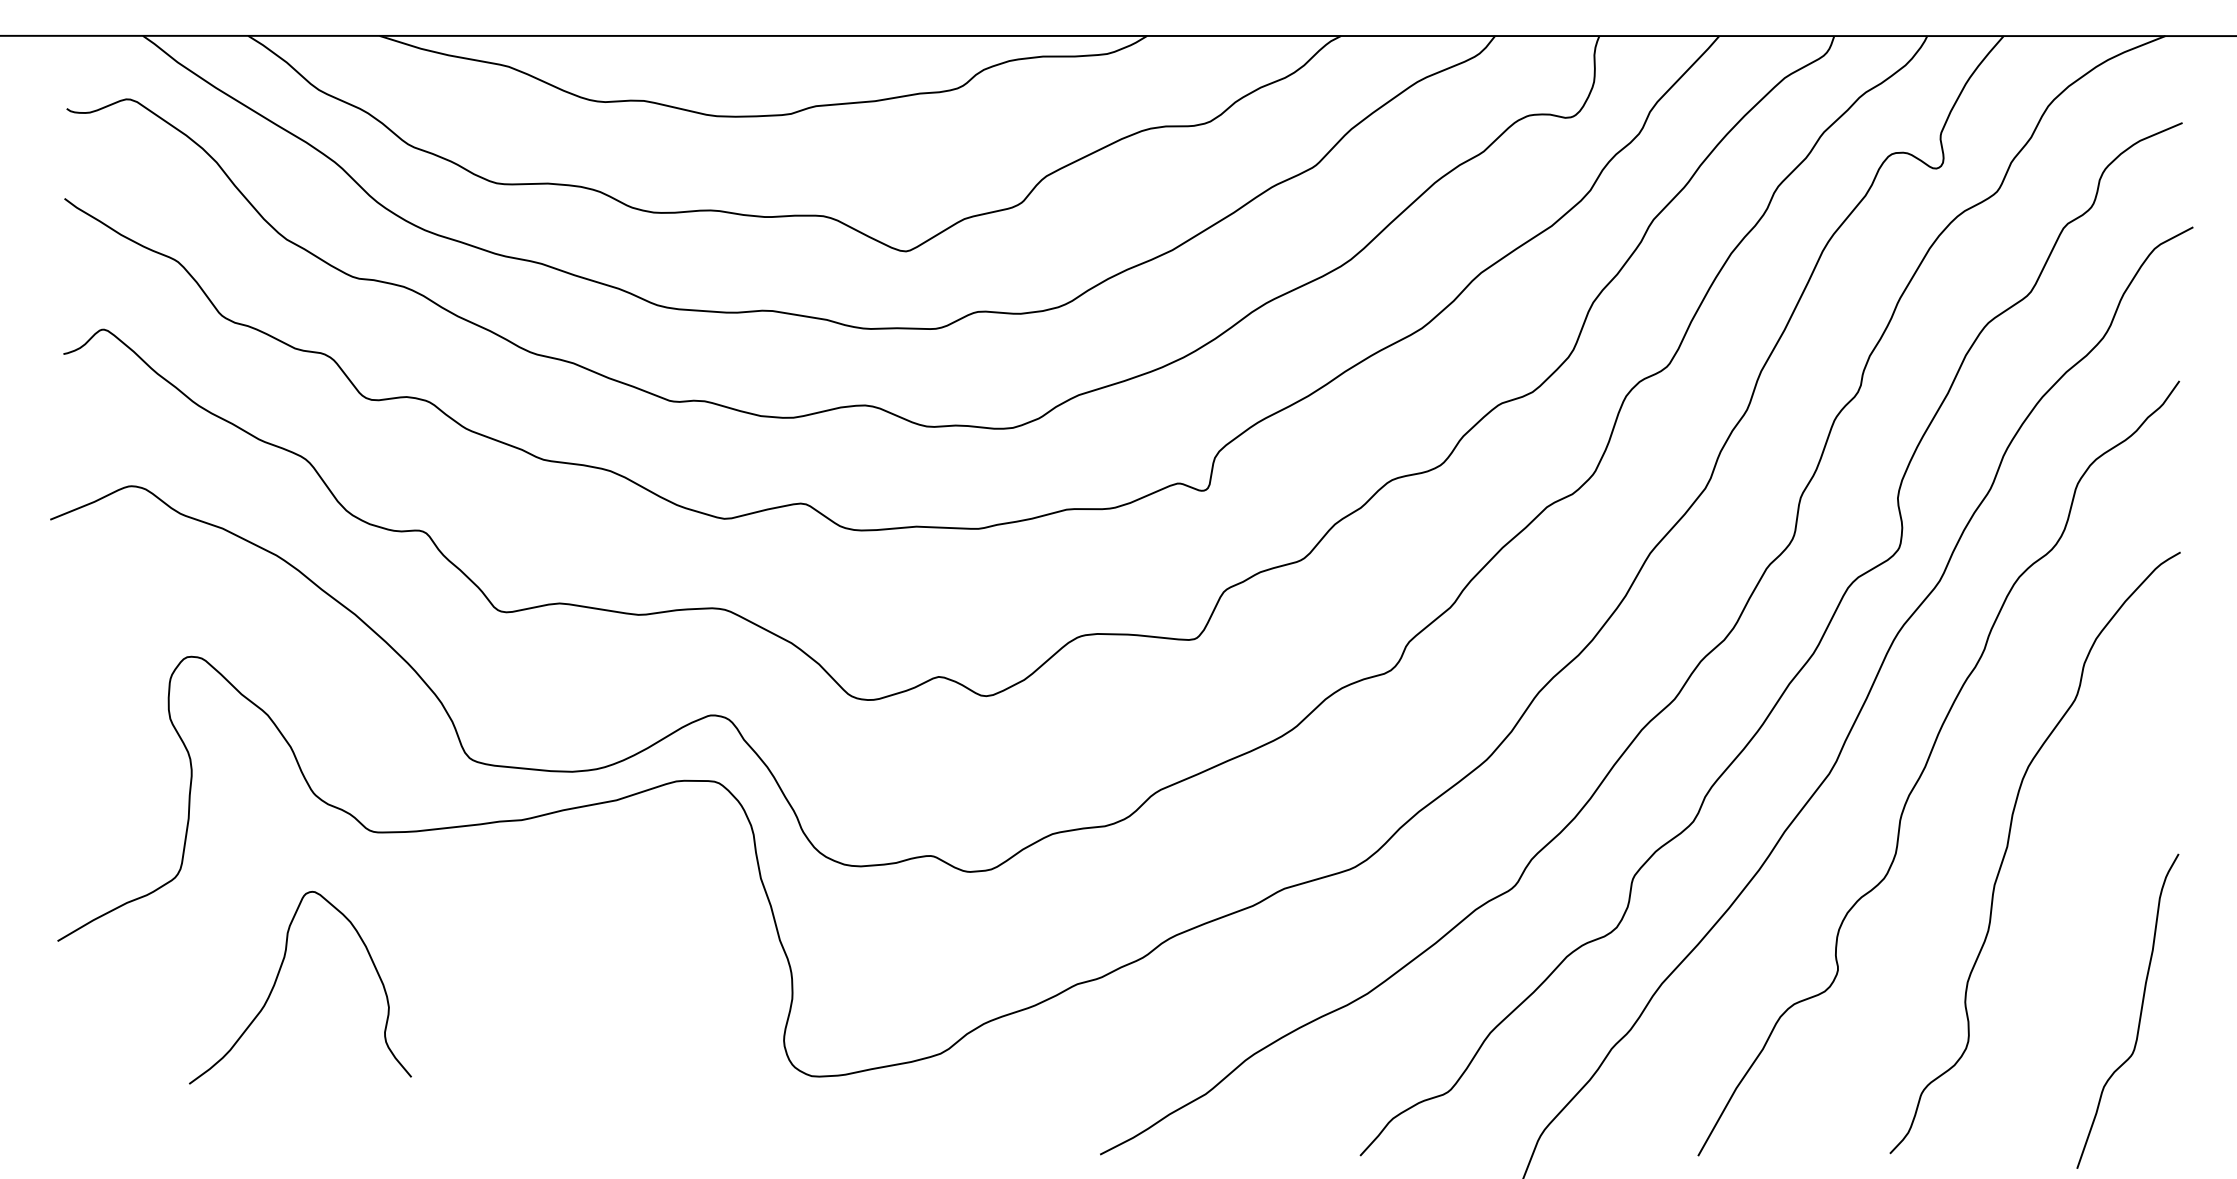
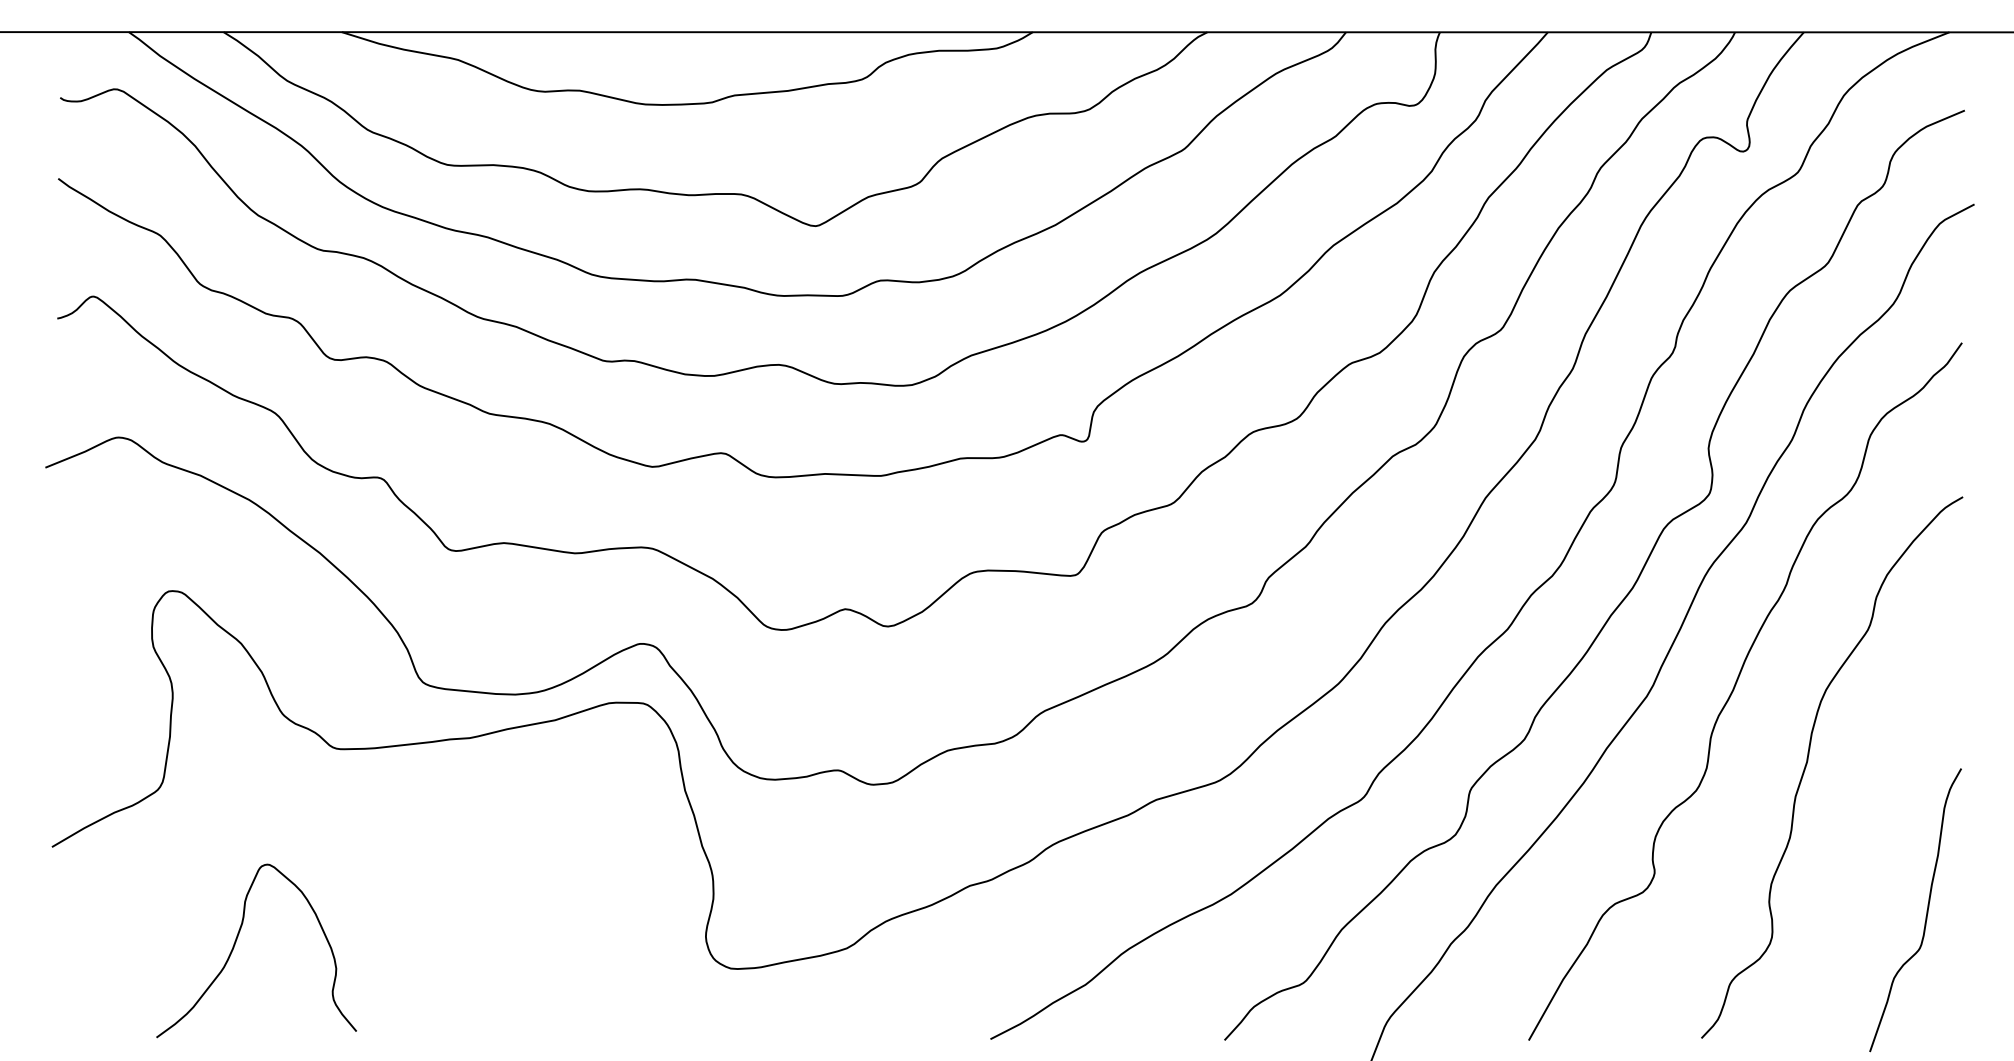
curve: (278, 978) -> (236, 942), moved

